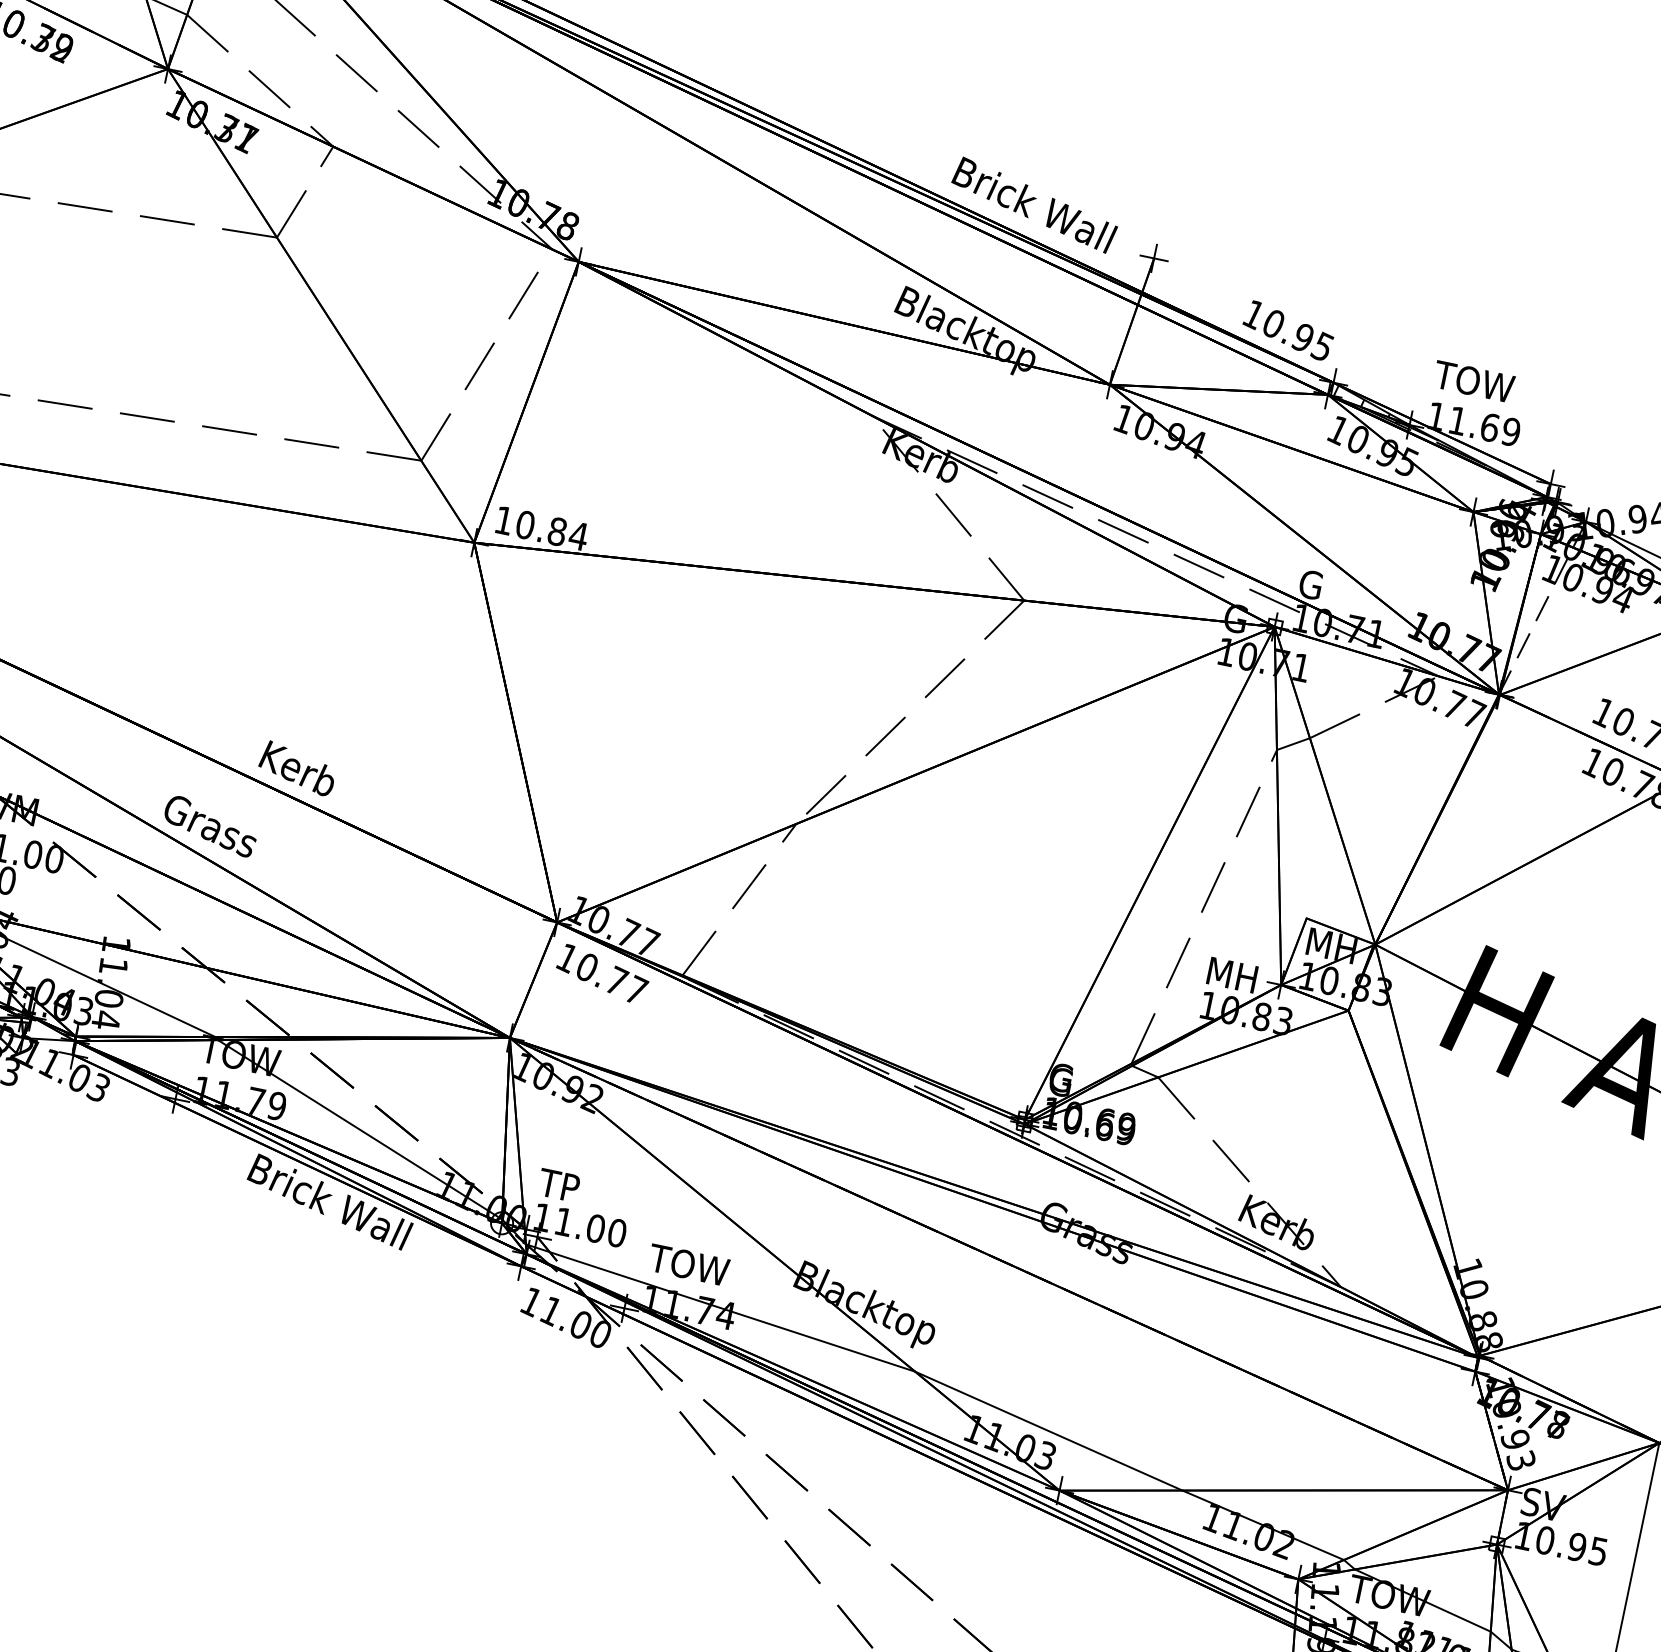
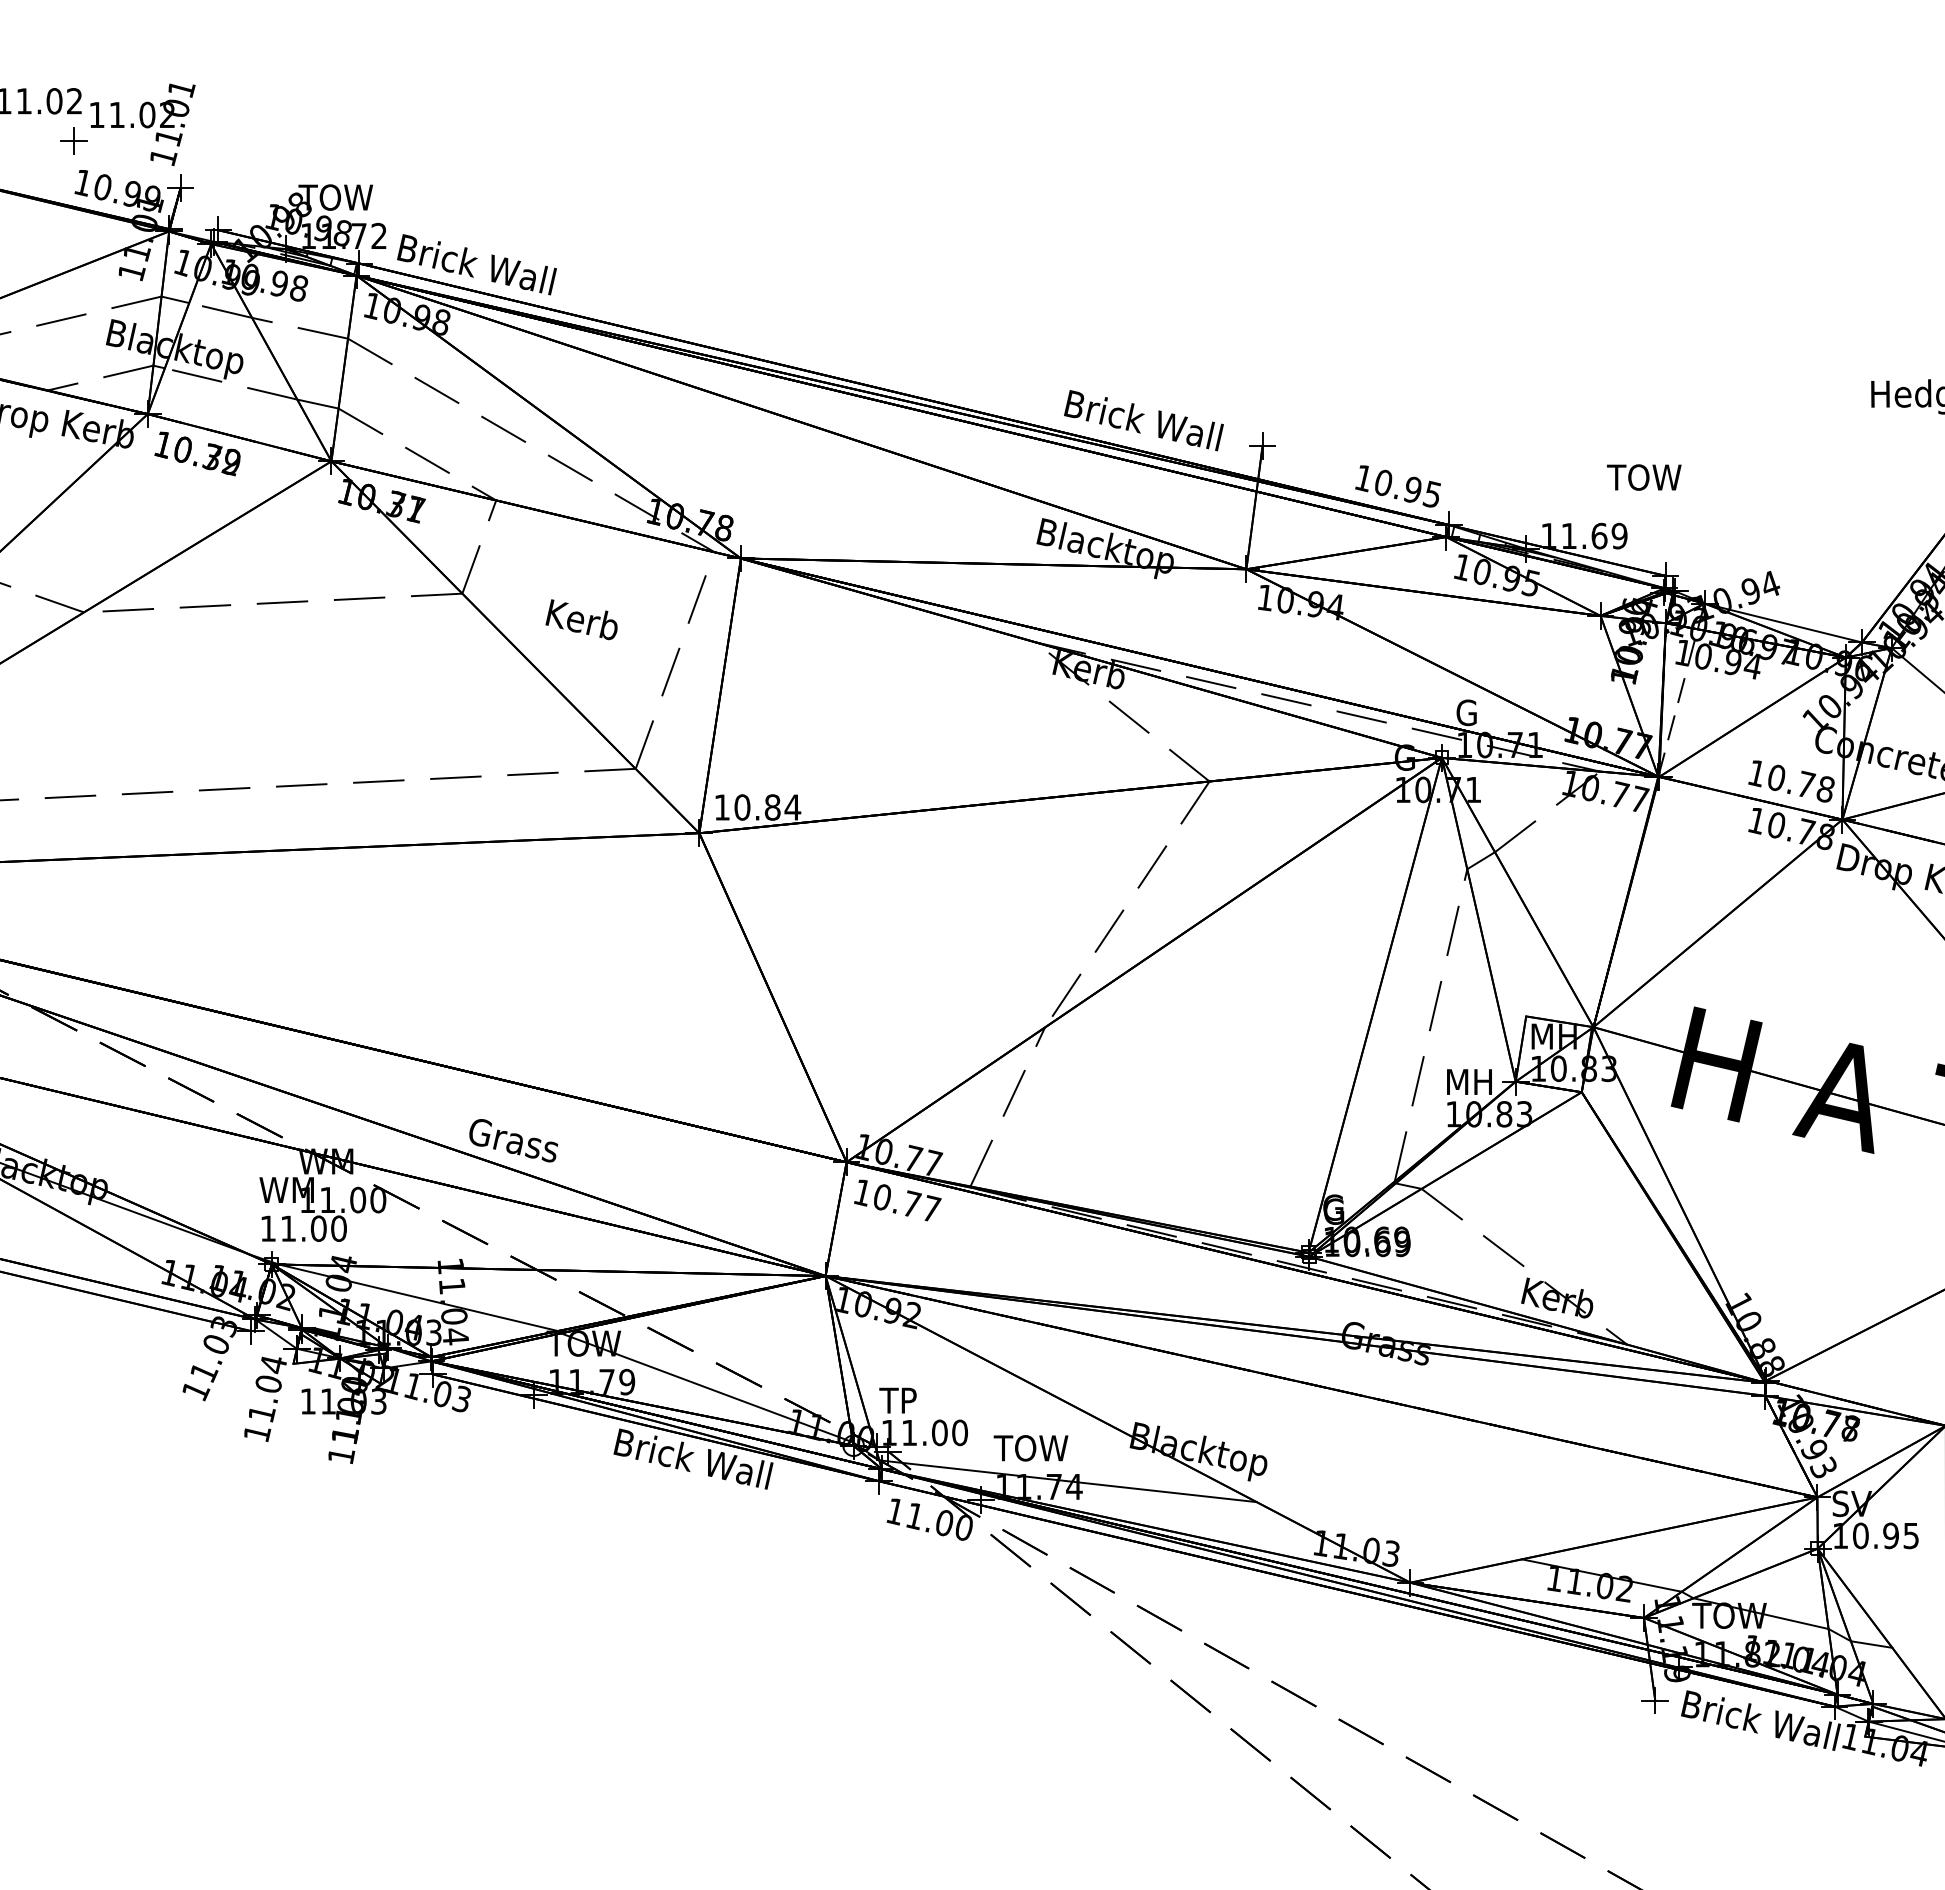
text: (1474, 381) -> (1644, 477), moved
text: (297, 768) -> (581, 619), moved
line: (1047, 1430) -> (1388, 1530), removed

